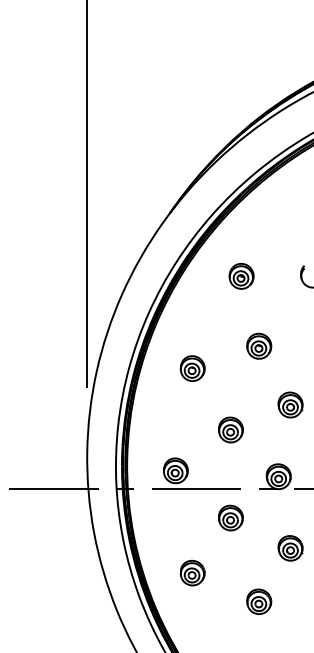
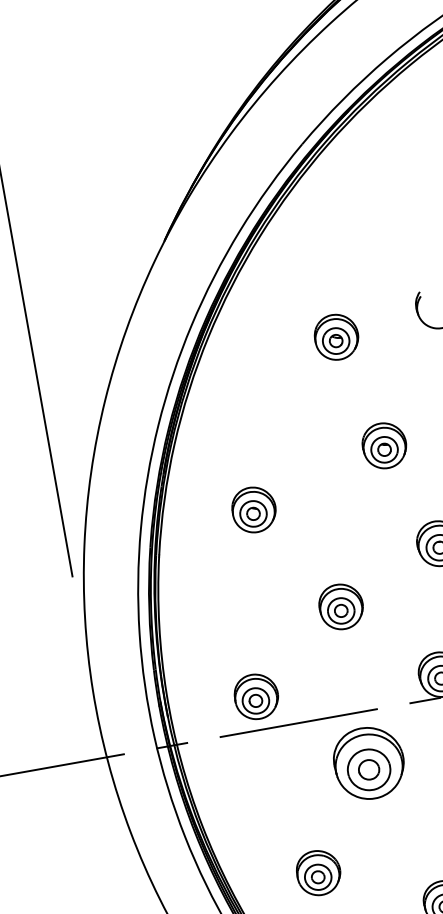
part: (241, 276) -> (336, 337), moved
part: (259, 345) -> (384, 444), moved
part: (230, 517) -> (368, 762), size x1.6

